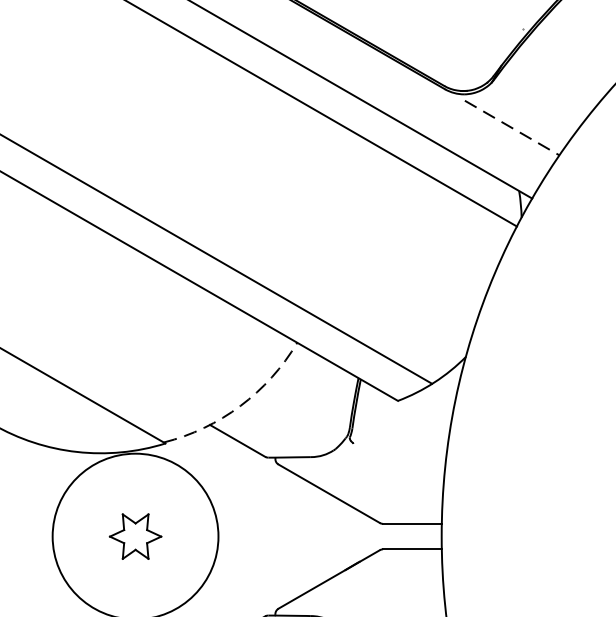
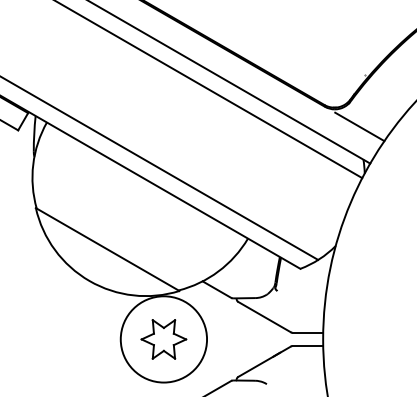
line: (513, 129) -> (360, 127), dashed -> solid
arc: (240, 406) -> (218, 271), dashed -> solid
part: (134, 536) -> (163, 339), size x1.67

